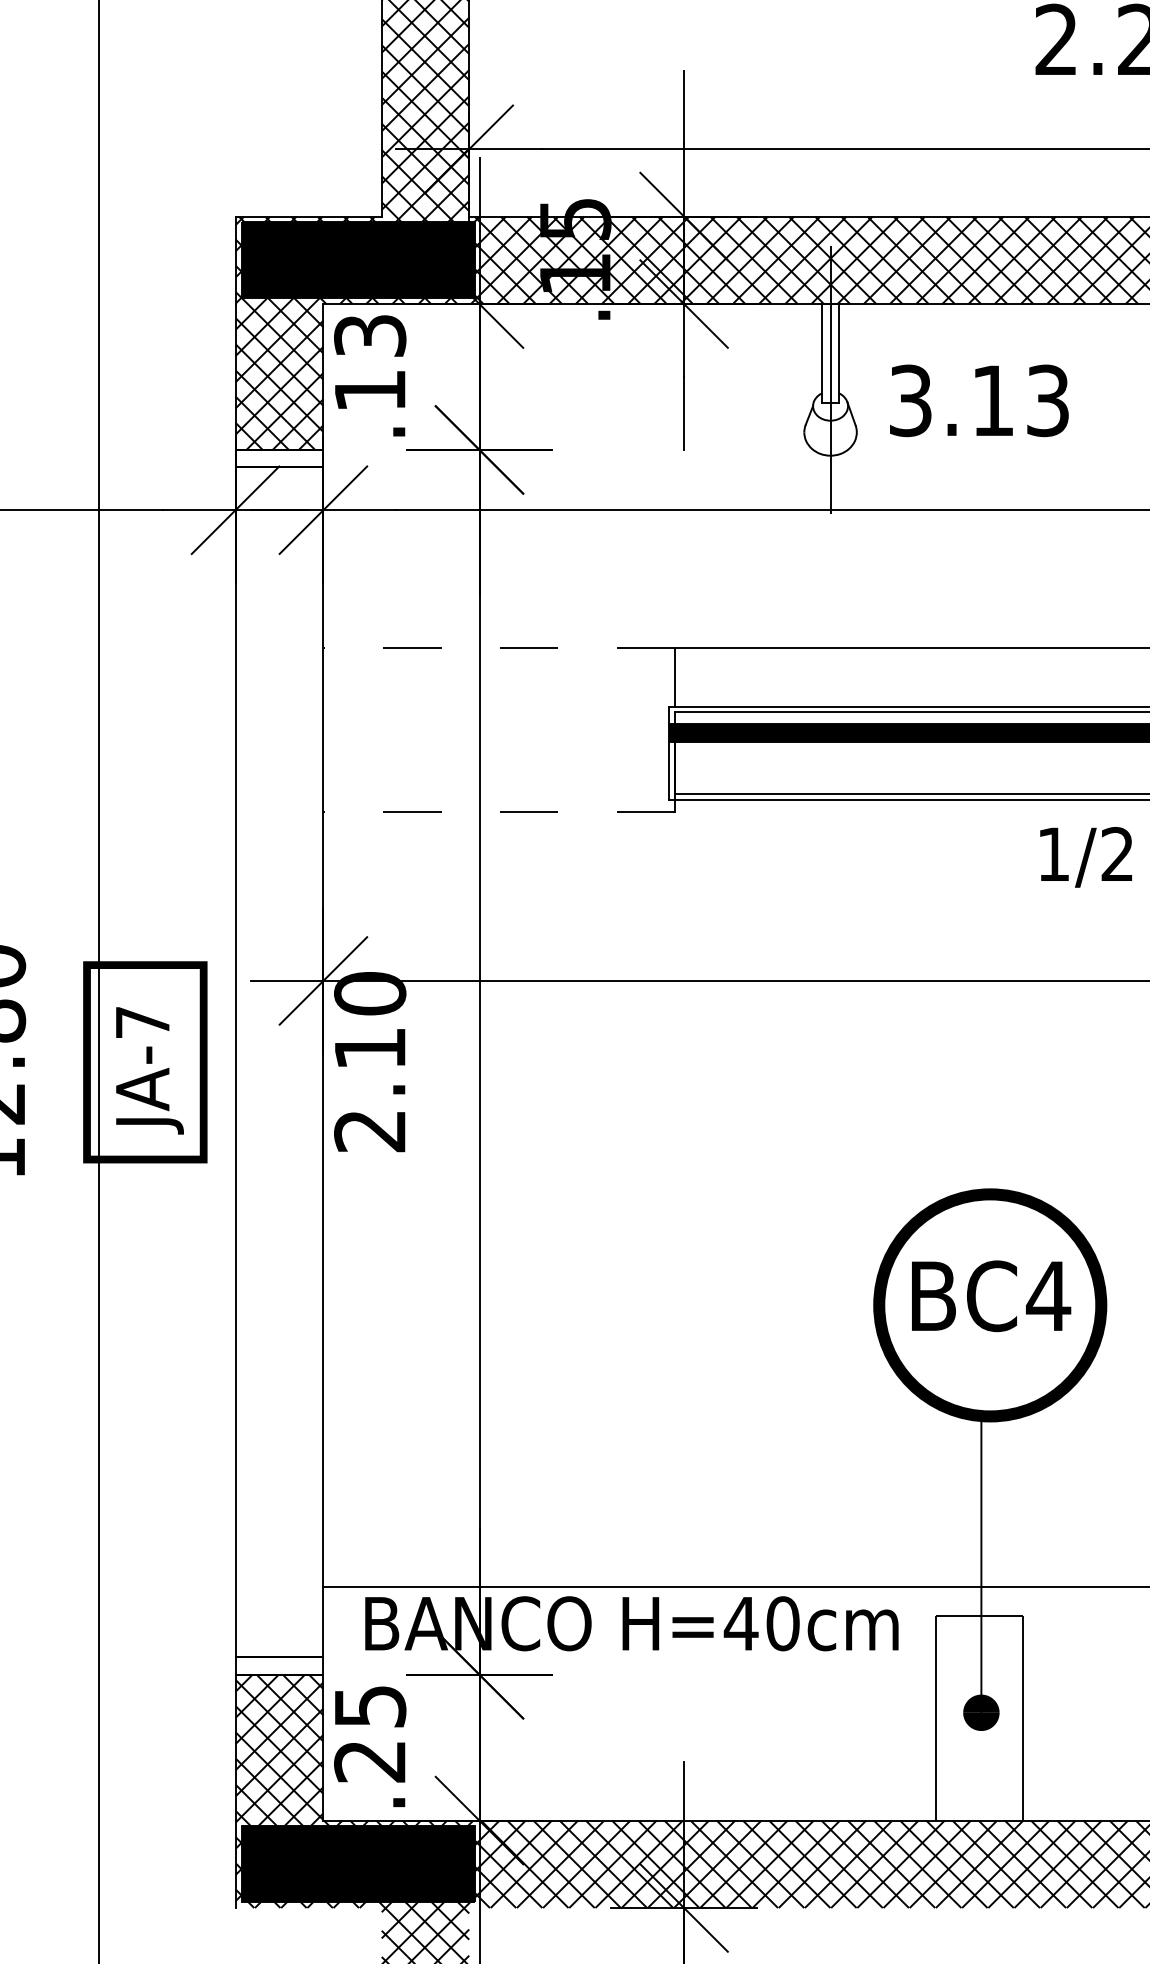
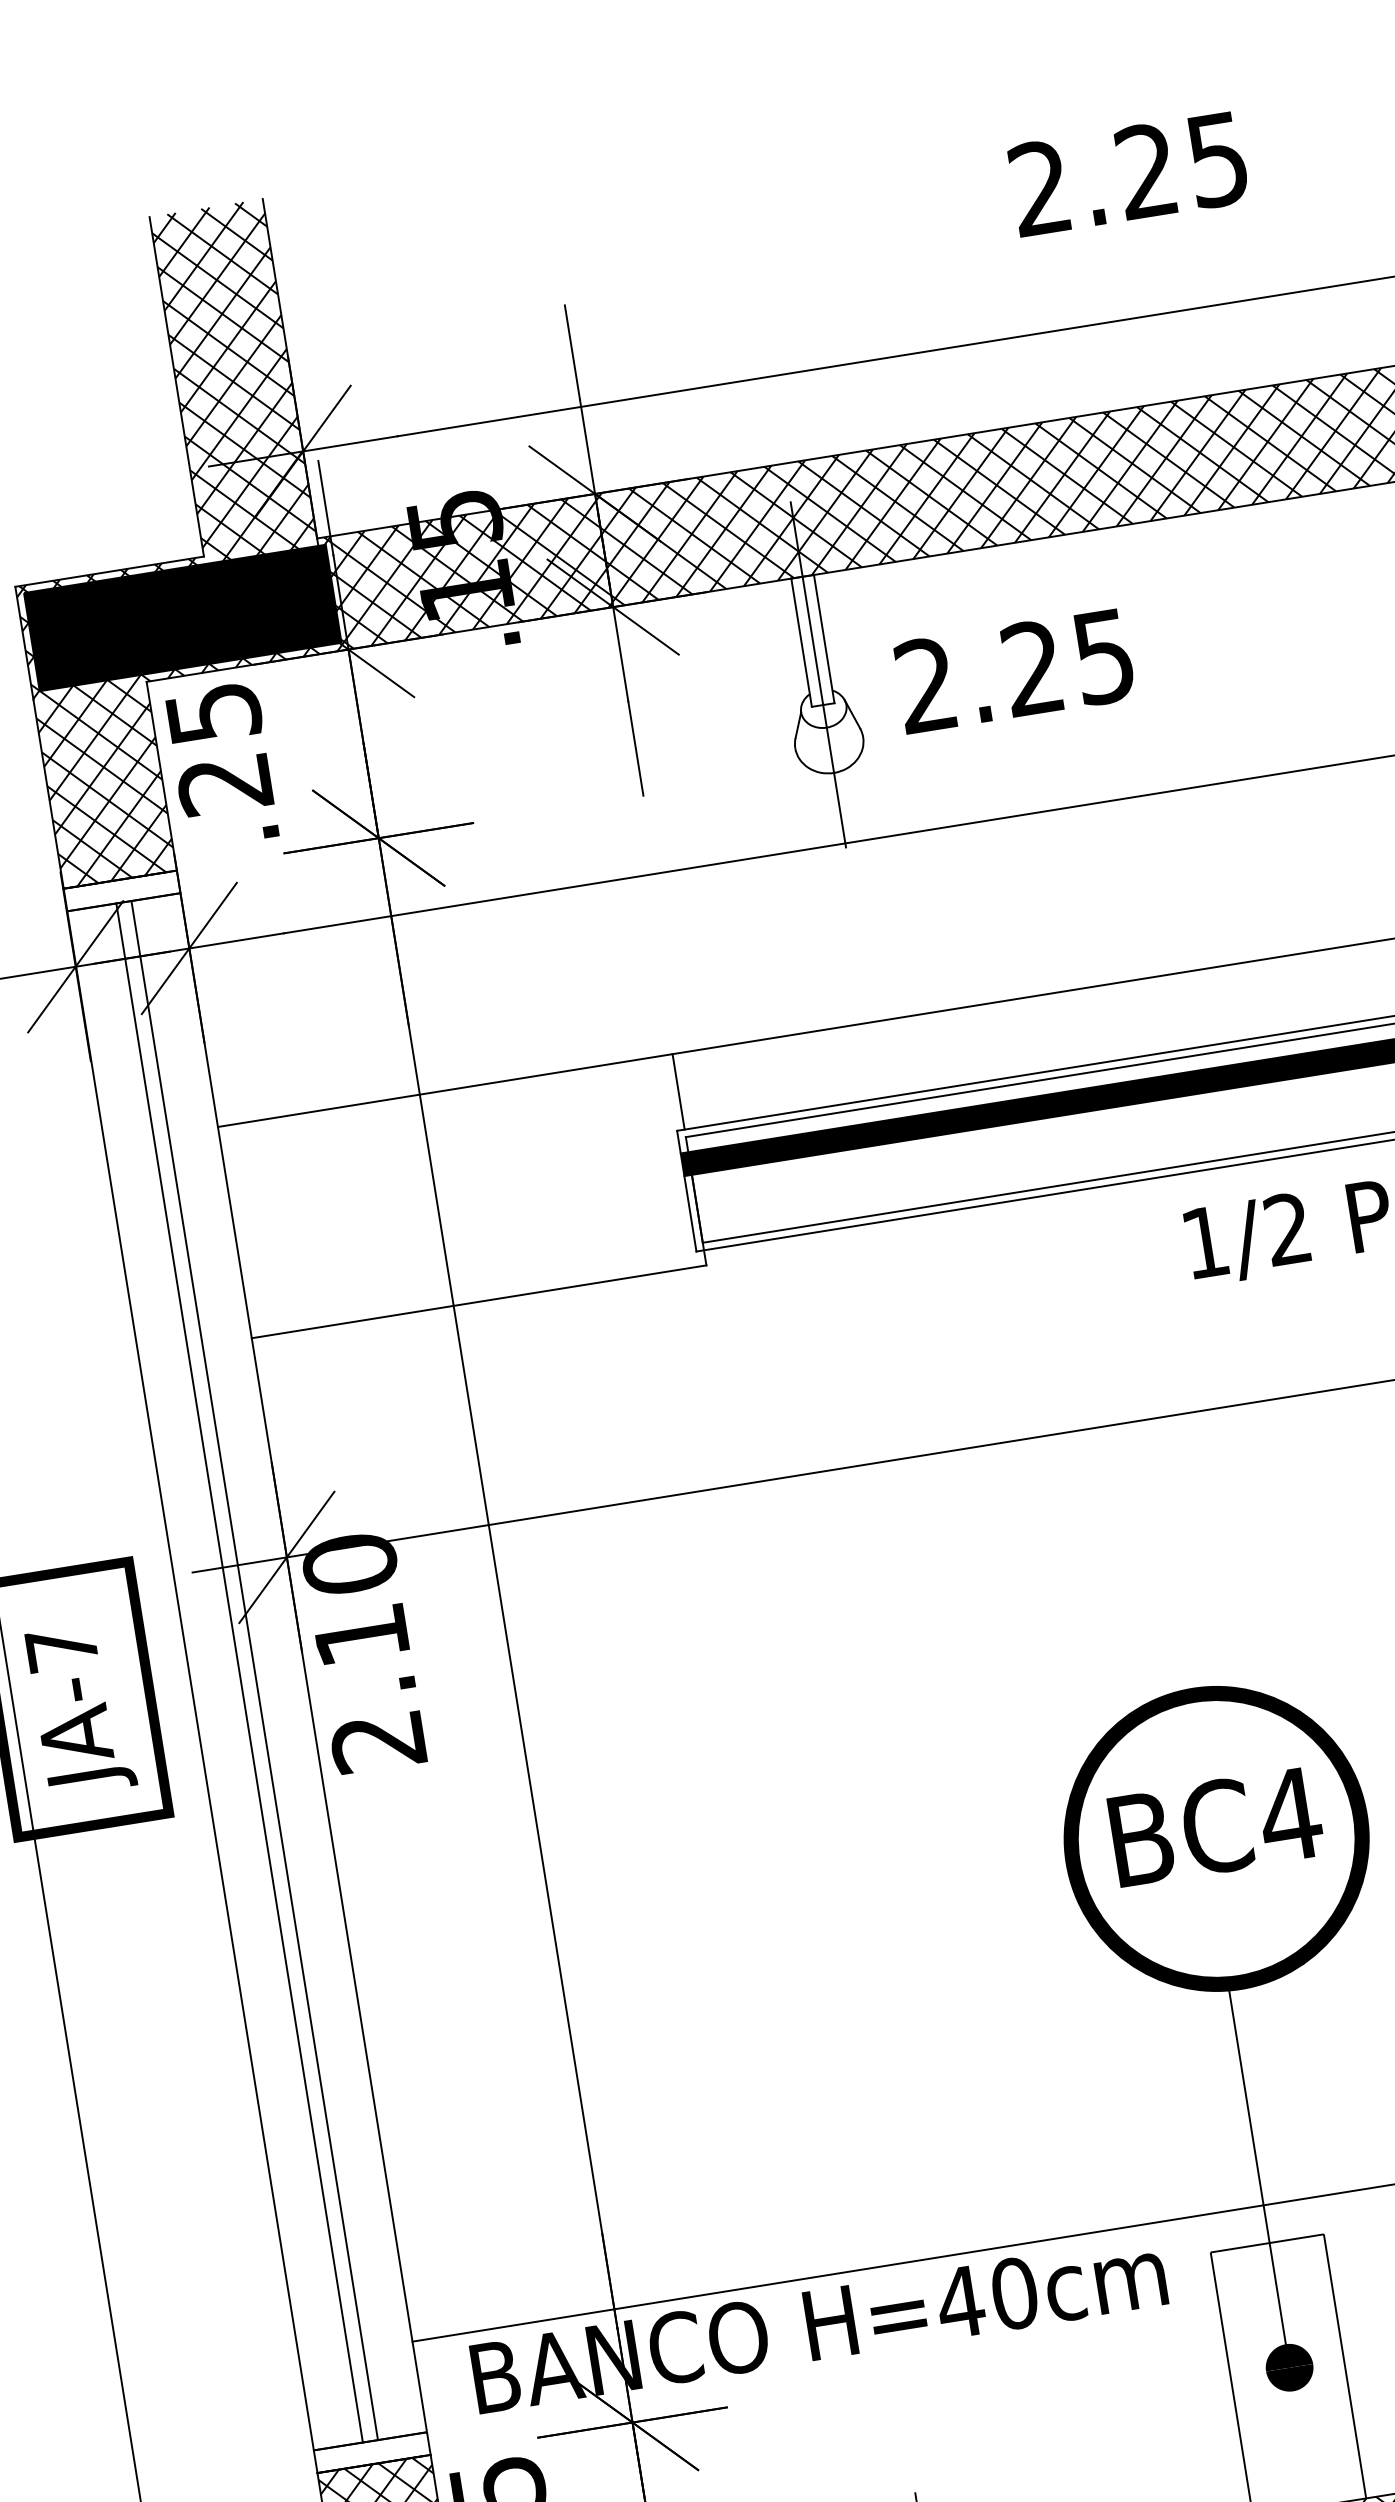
text: (369, 363) -> (218, 749), .13 -> .25
text: (978, 400) -> (1013, 670), 3.13 -> 2.25
line: (499, 648) -> (445, 1090), dashed -> solid
line: (499, 811) -> (479, 1301), dashed -> solid
line: (273, 1062) -> (239, 1673), added
line: (285, 1062) -> (254, 1670), added

